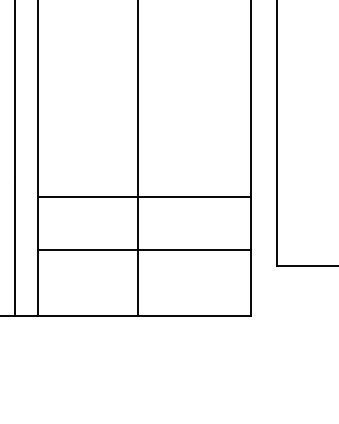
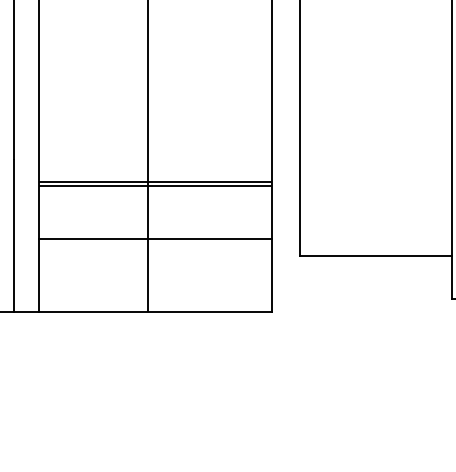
line: (144, 200) -> (154, 185), added

